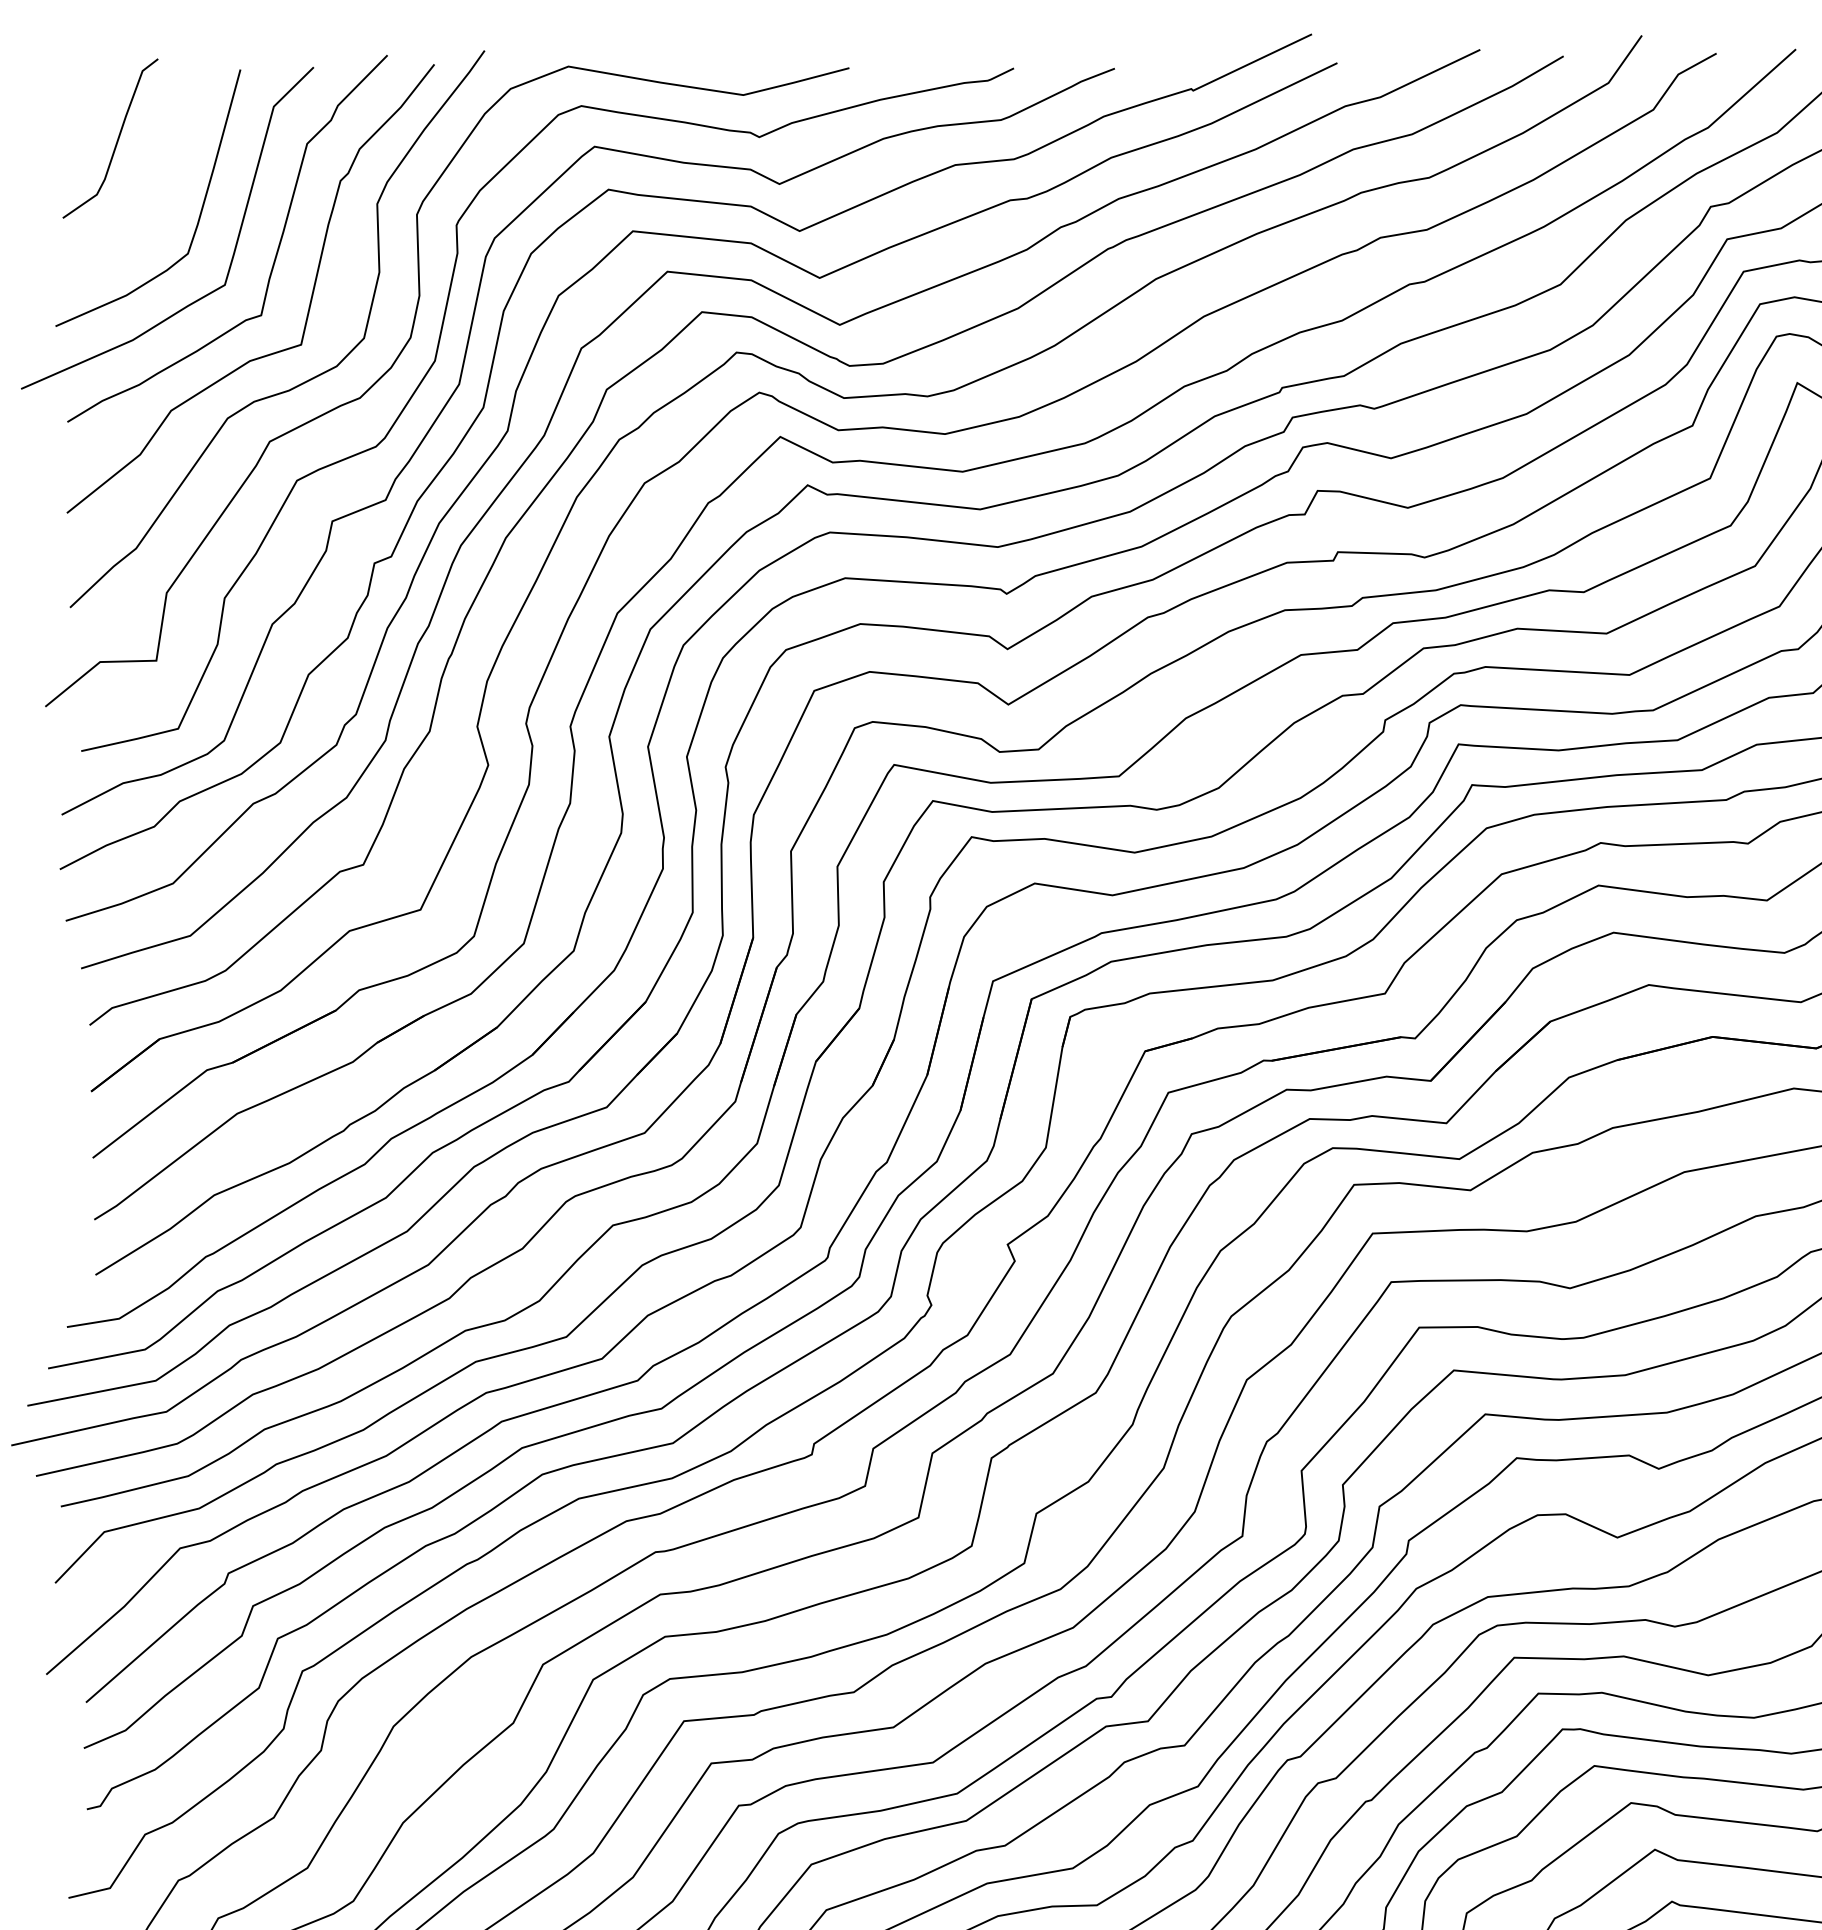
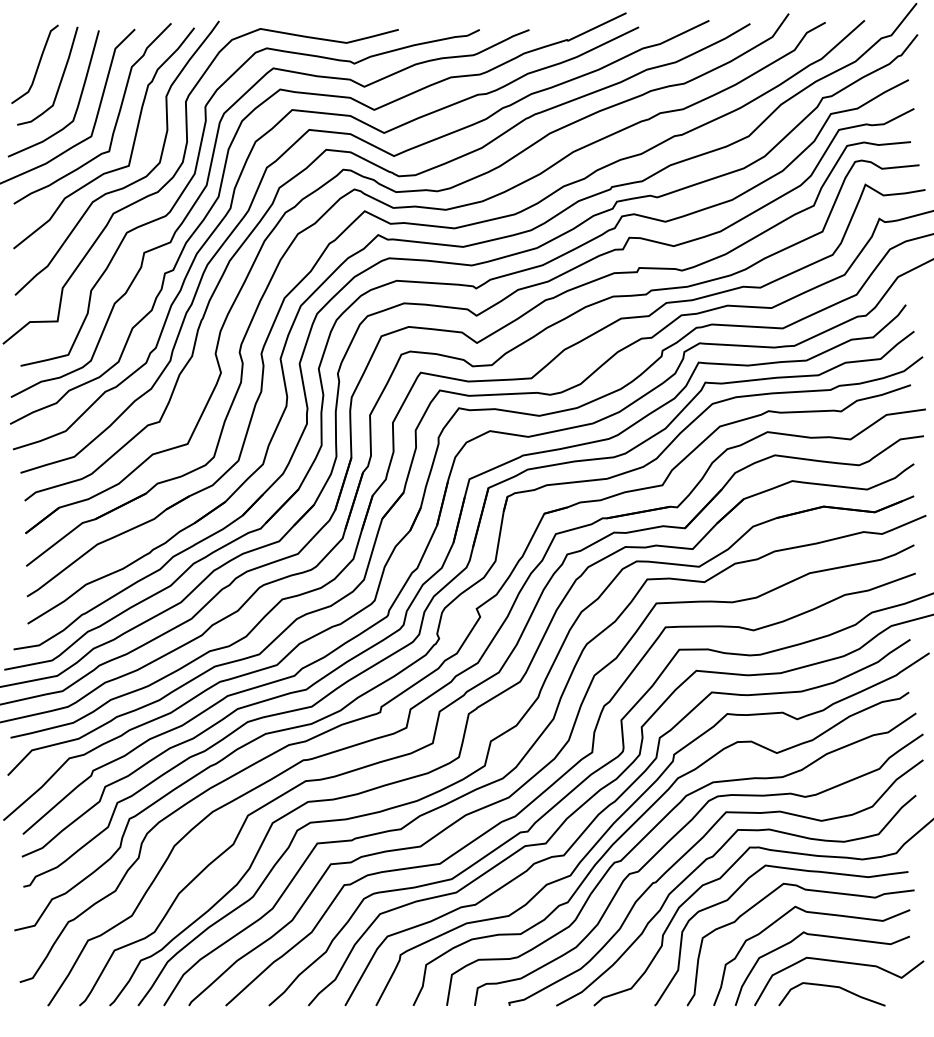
curve: (162, 169) -> (60, 79), added

